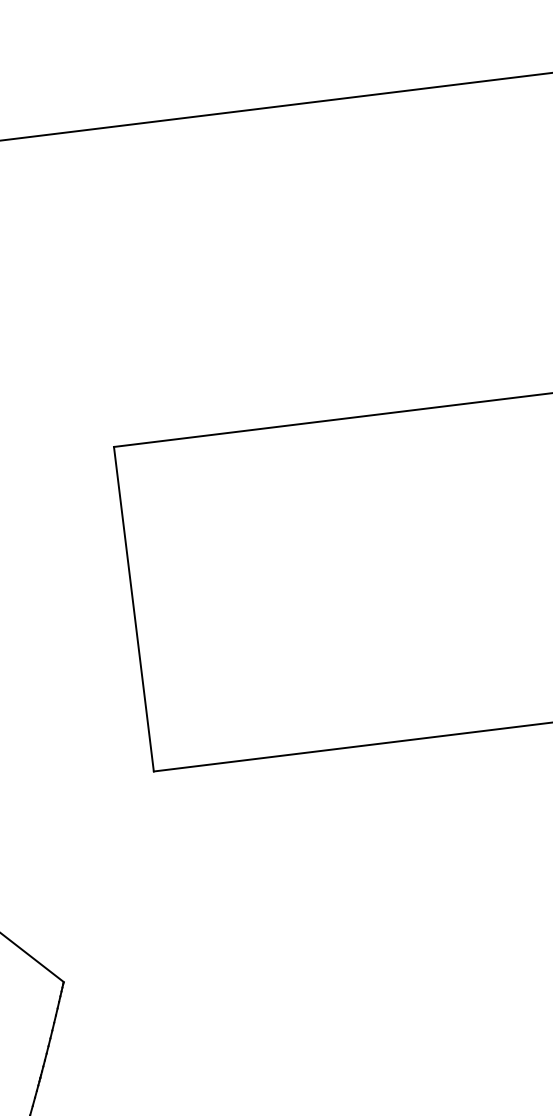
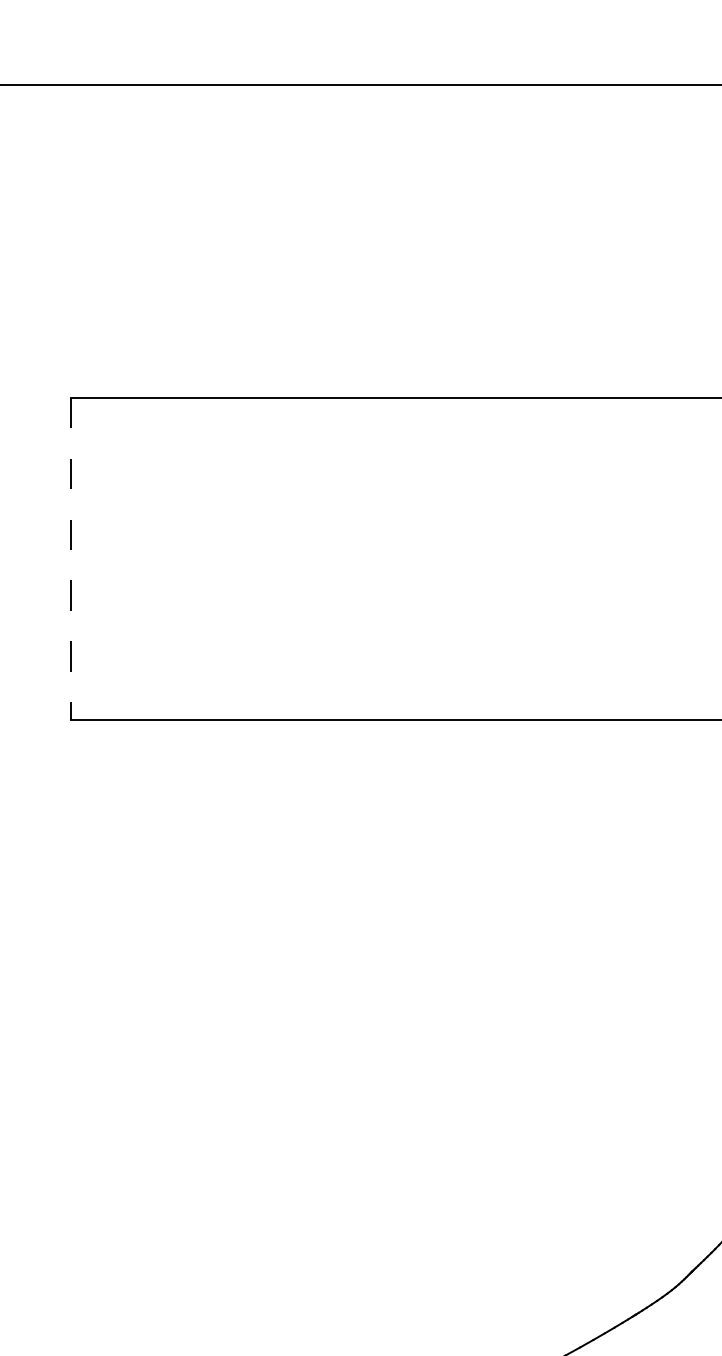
line: (133, 609) -> (70, 559), solid -> dashed

